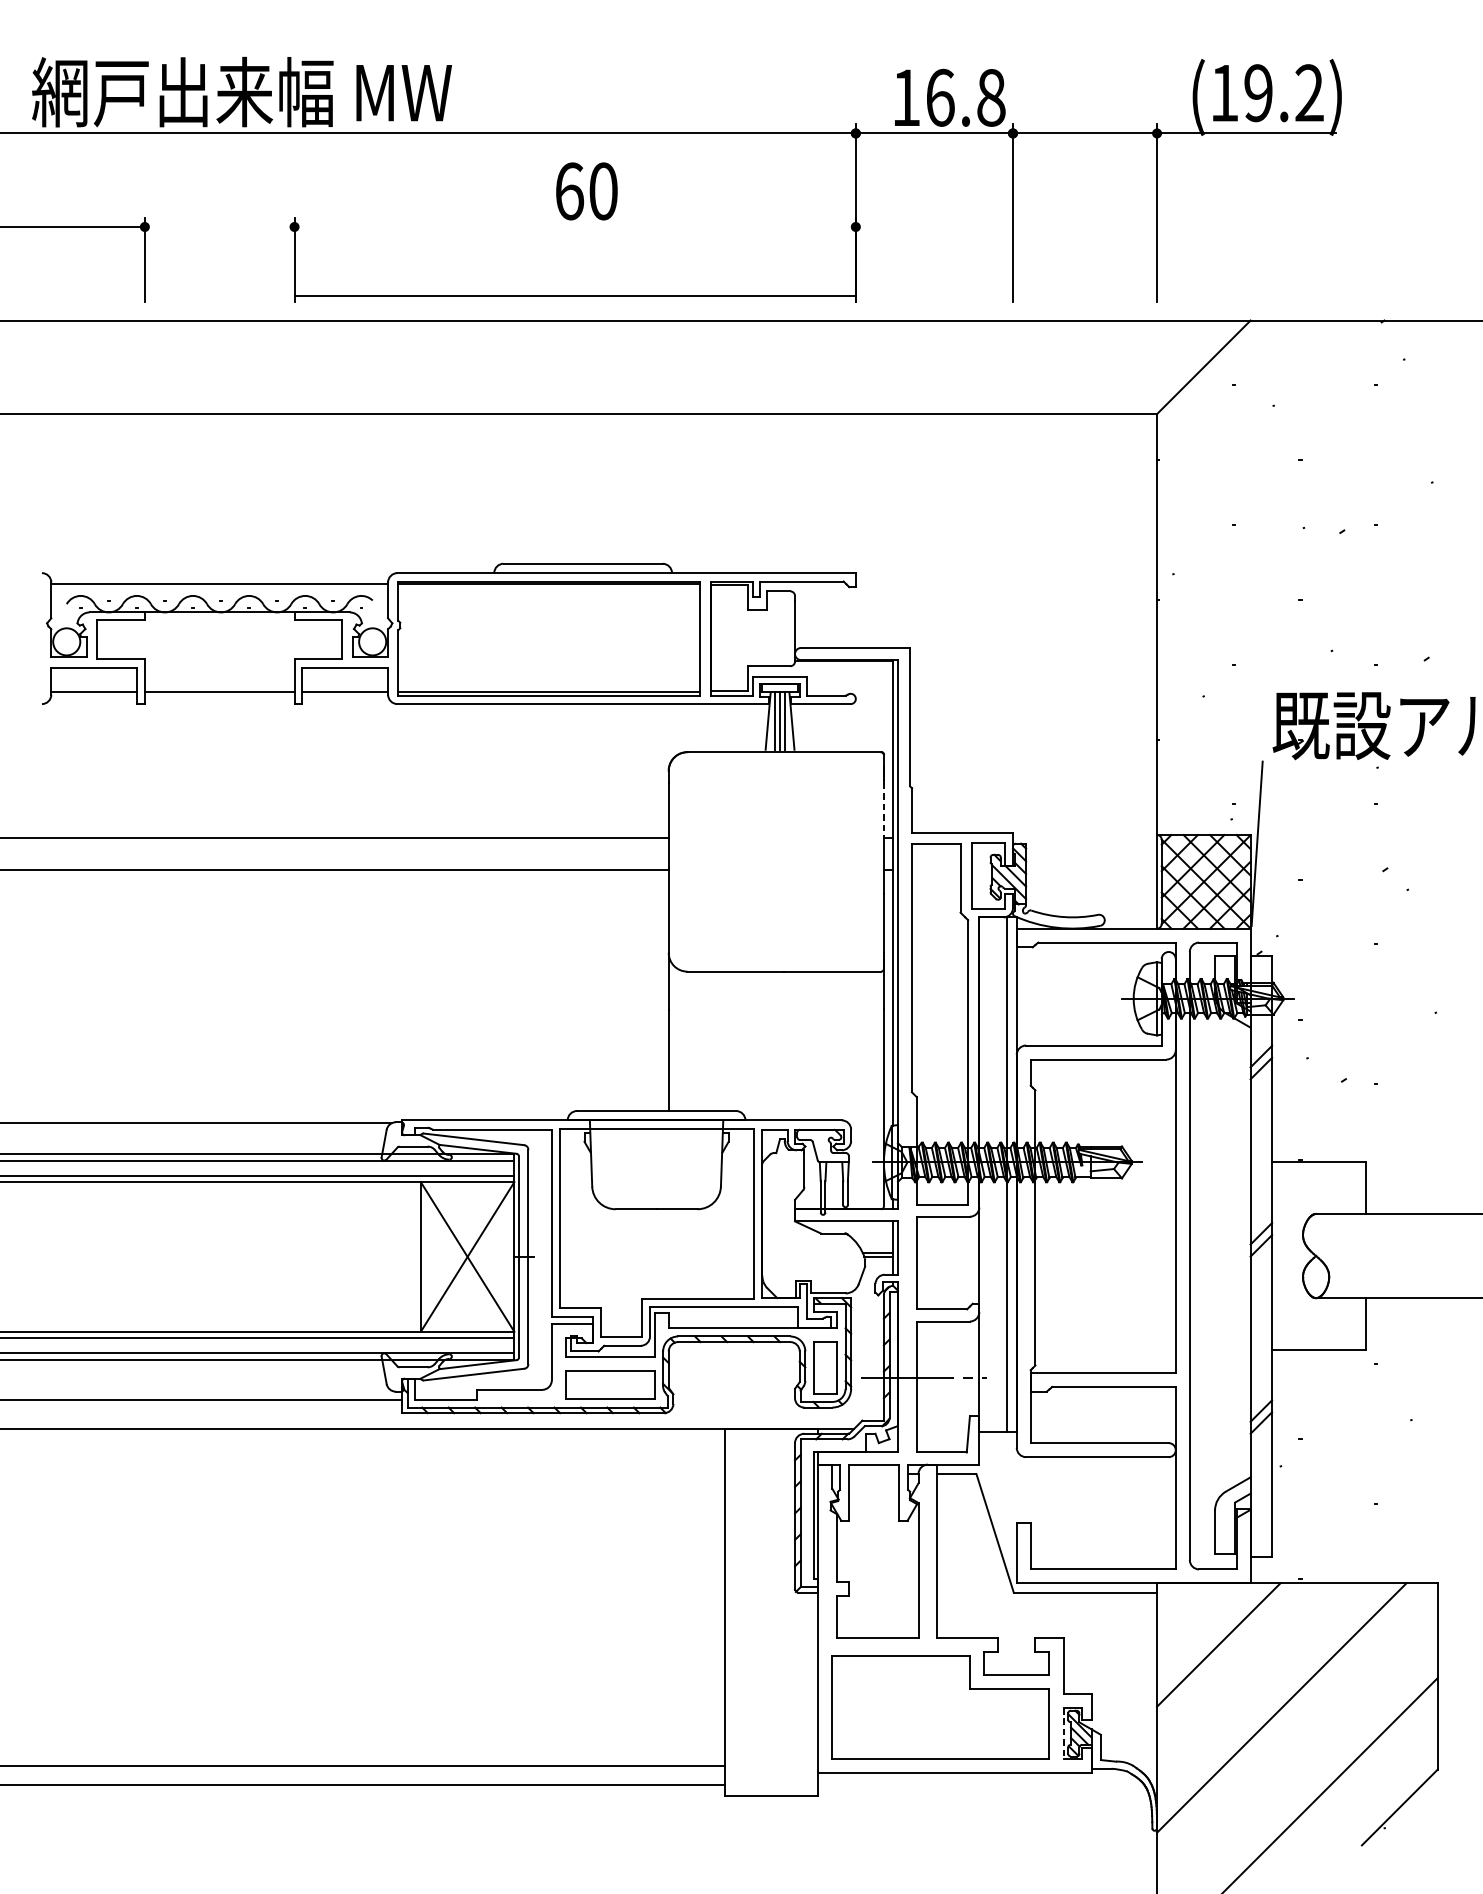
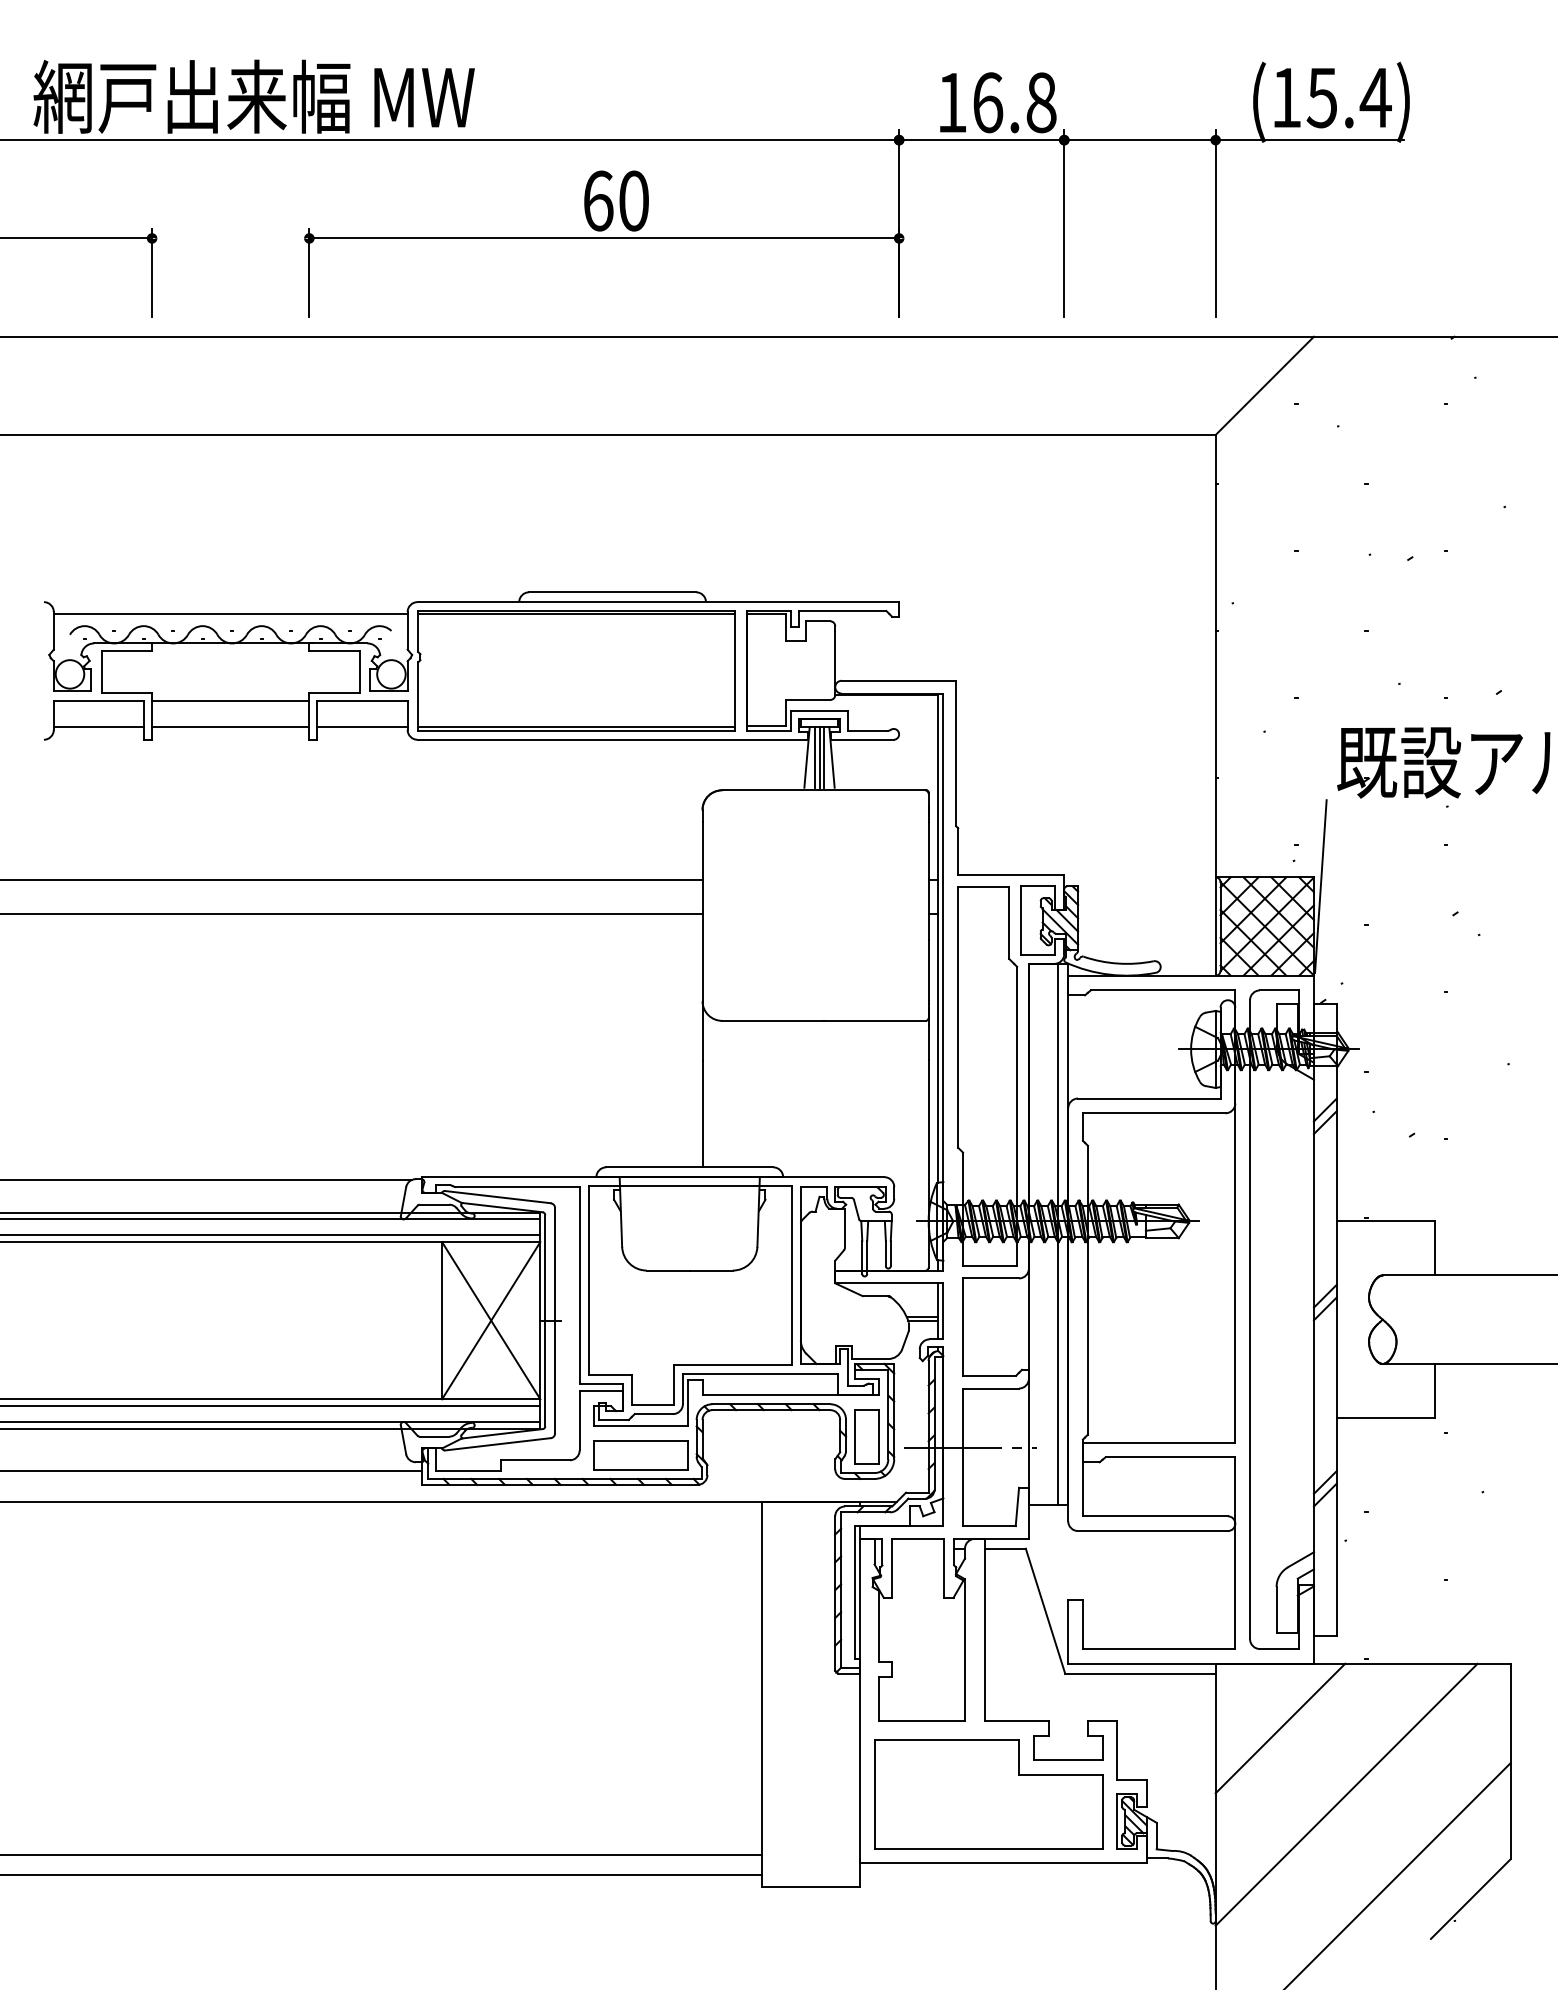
text: (1283, 92) -> (1348, 97), (19.2) -> (15.4)
line: (575, 296) -> (604, 238), moved
line: (219, 667) -> (230, 701), added
line: (883, 809) -> (928, 850), dashed -> solid
line: (1063, 1734) -> (1117, 1822), dashed -> solid

